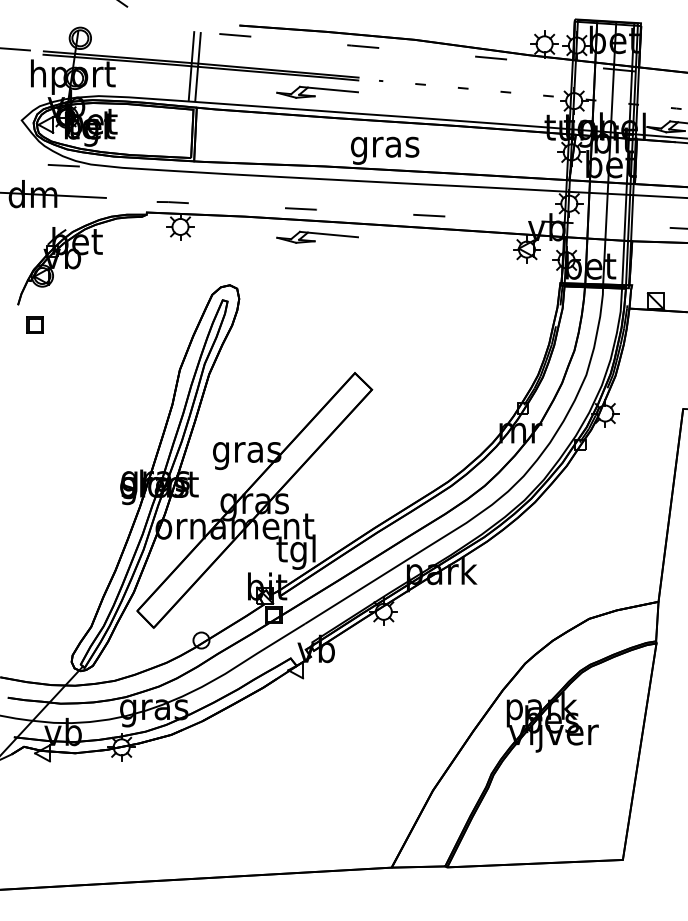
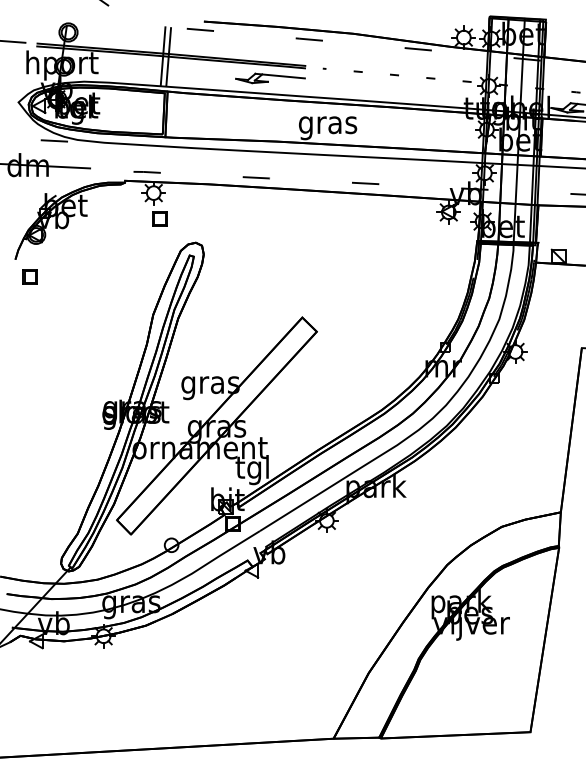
part: (317, 236) -> (270, 201), removed
part: (187, 256) -> (159, 218), added

